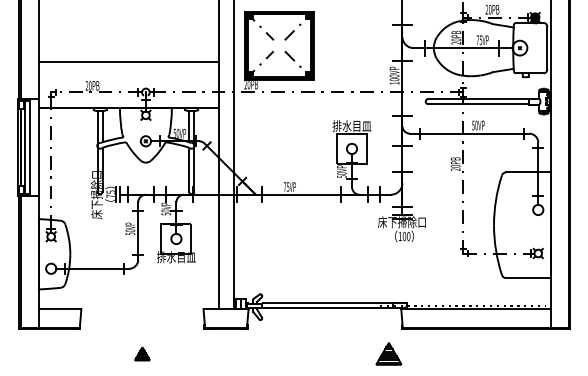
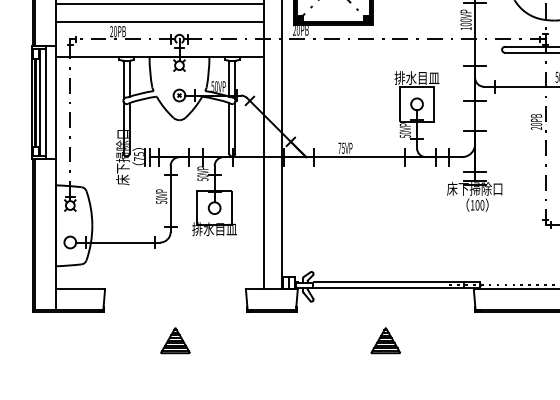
line: (129, 77) -> (160, 22), added
part: (142, 353) -> (175, 340), size x1.67
part: (388, 353) -> (385, 340), moved

